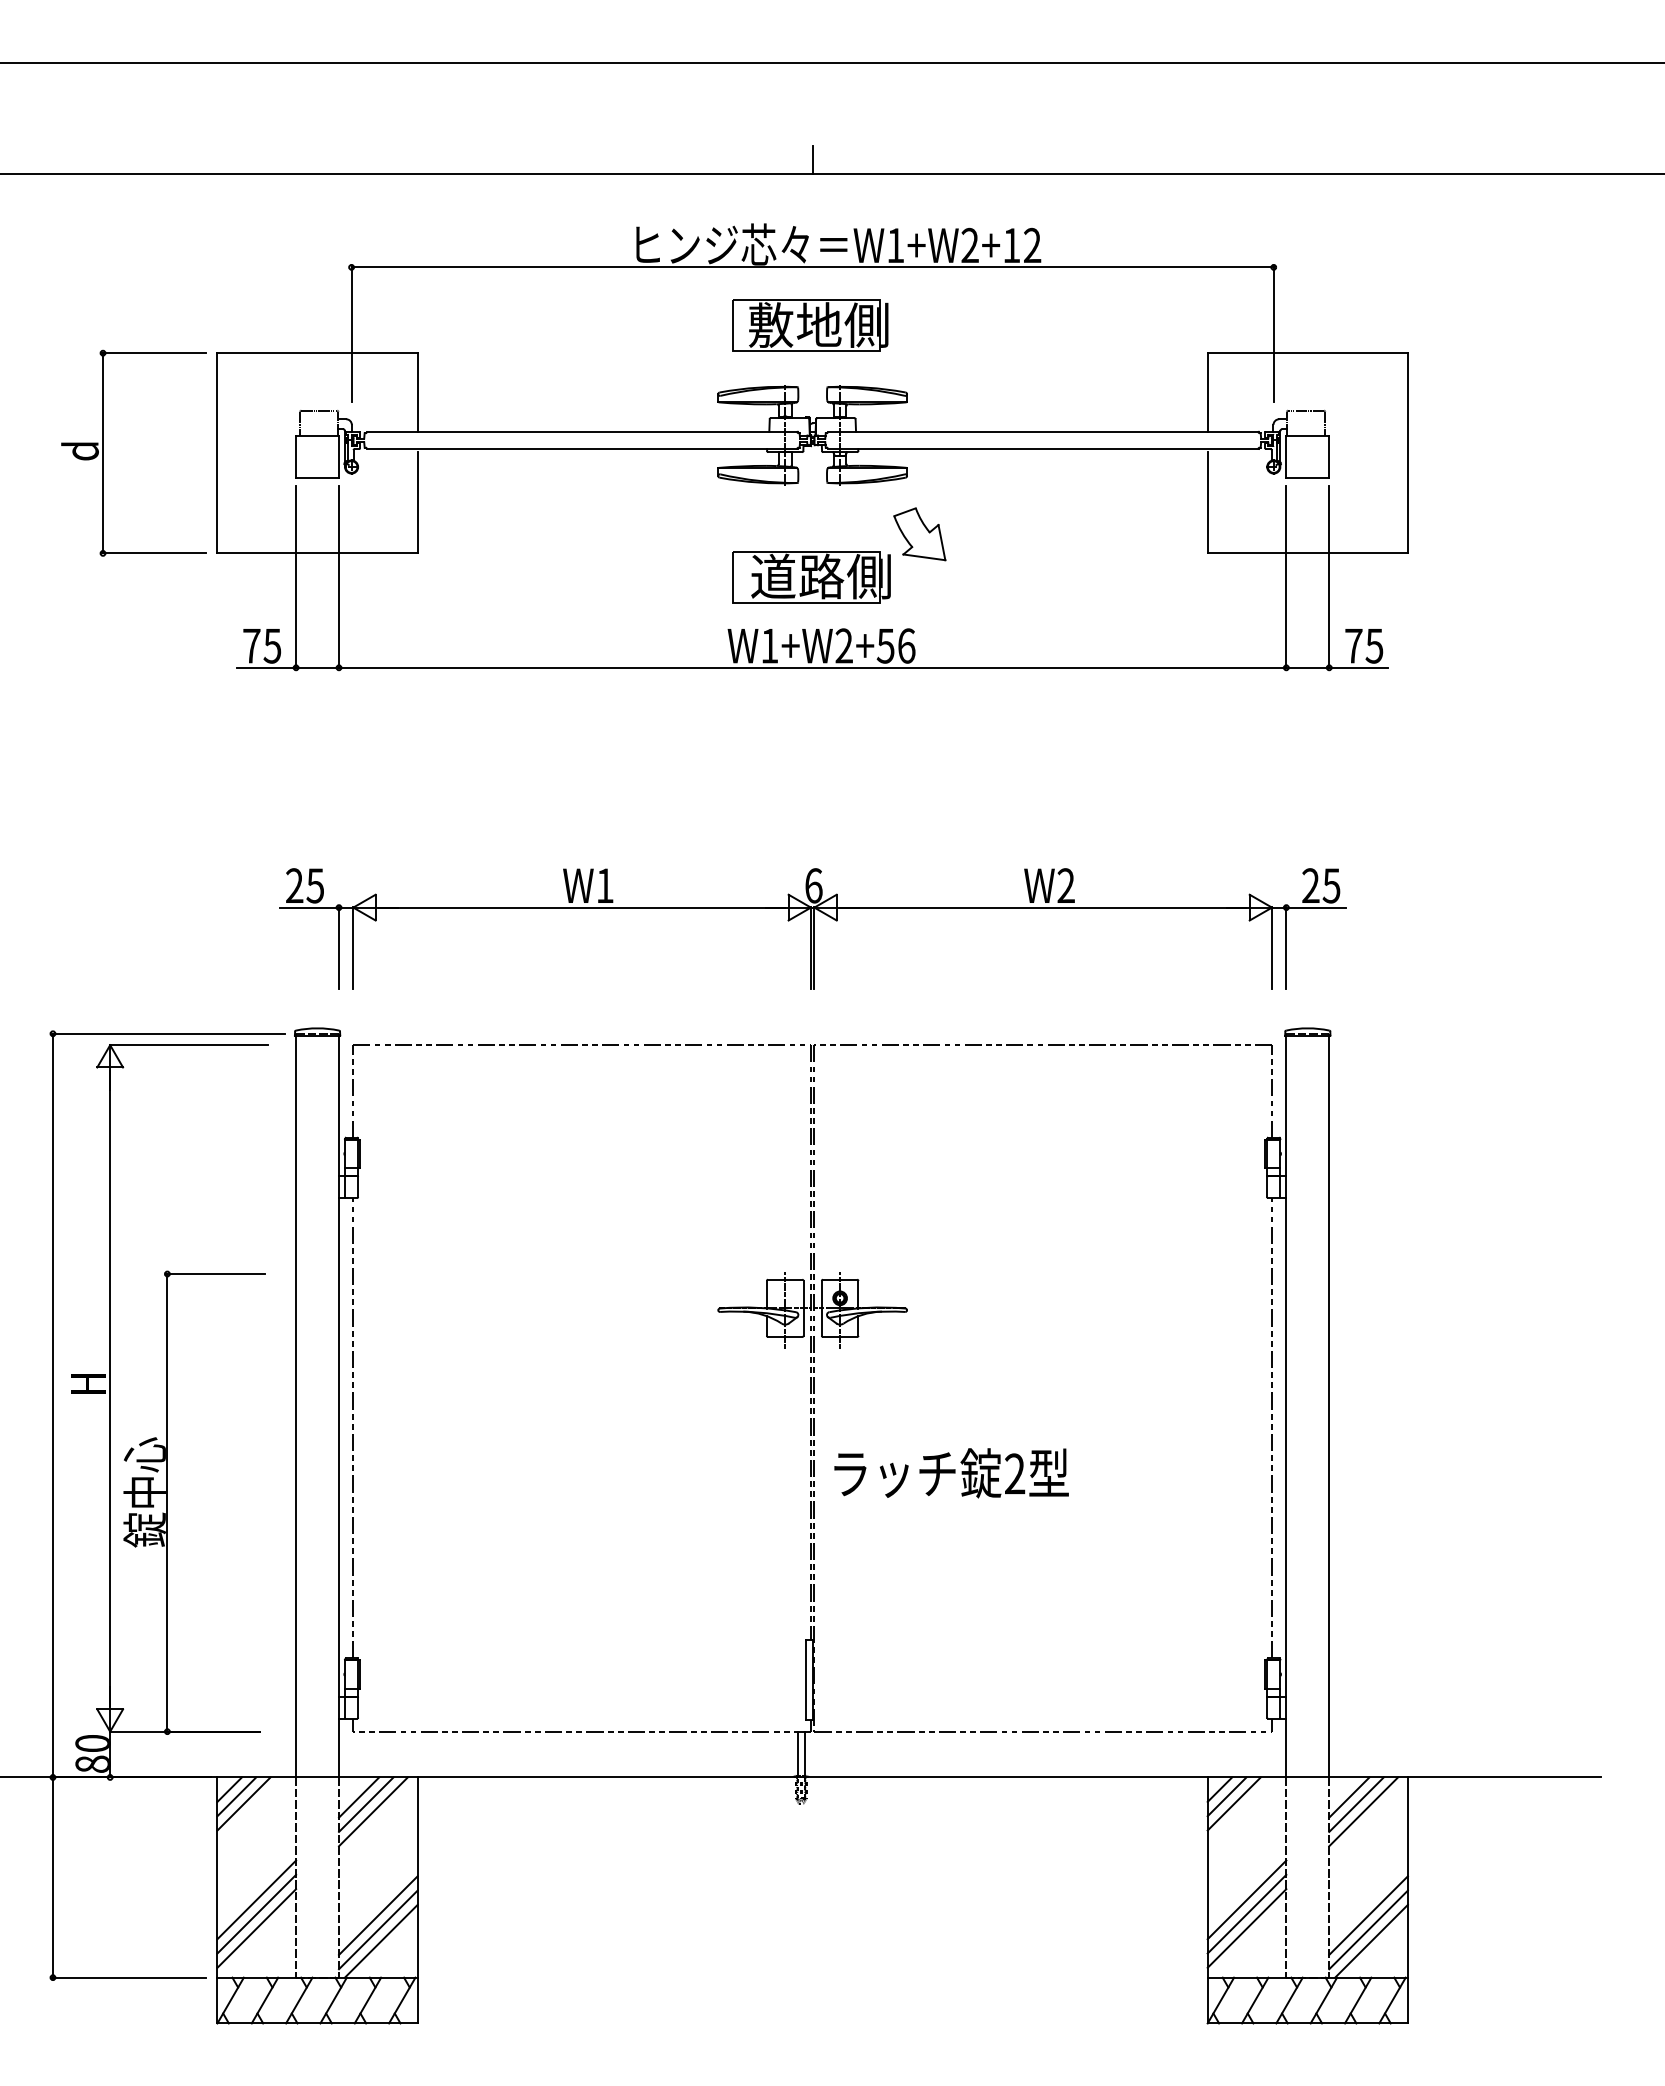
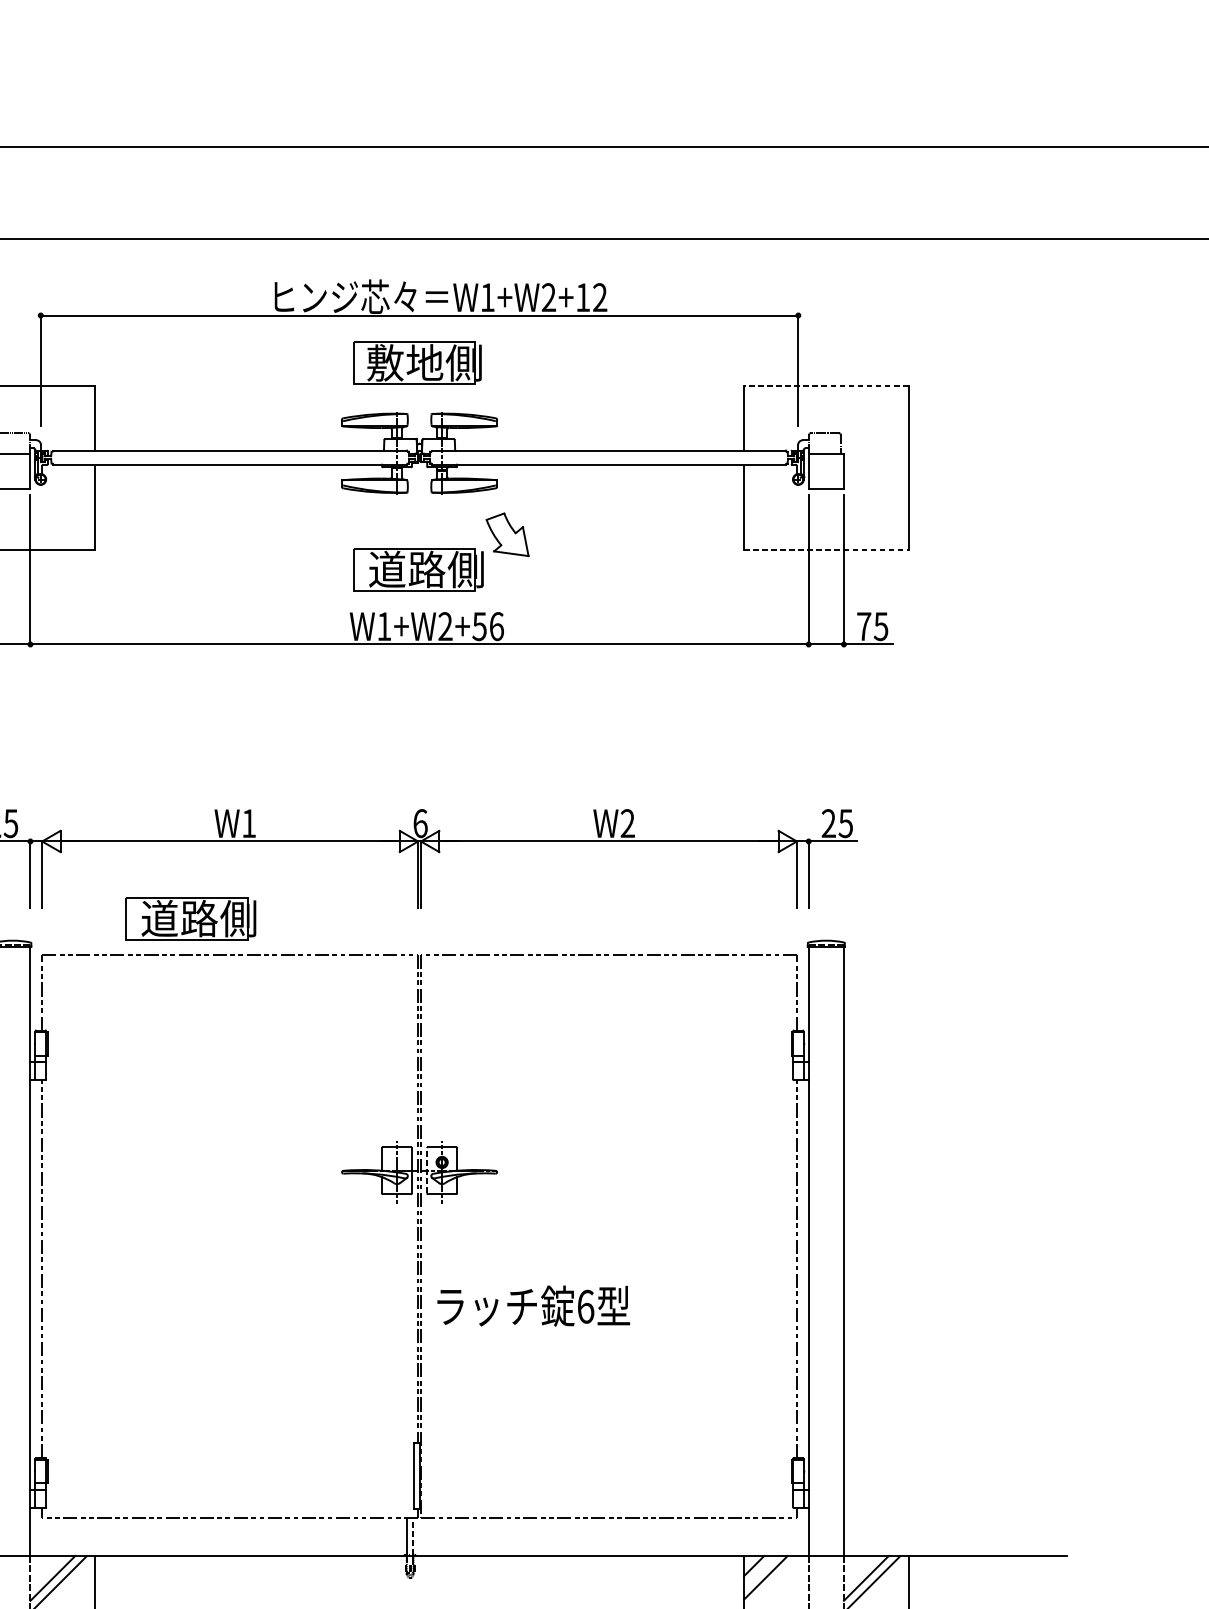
line: (812, 159) -> (419, 226), removed
line: (1307, 353) -> (826, 386), solid -> dashed
line: (1308, 553) -> (826, 550), solid -> dashed
part: (534, 1002) -> (191, 919), added
line: (821, 1307) -> (426, 1169), solid -> dashed
text: (1015, 1473) -> (586, 1306), 2 -> 6
line: (804, 1753) -> (412, 1536), solid -> dashed
line: (1226, 1796) -> (759, 1571), removed
line: (359, 1797) -> (47, 1572), removed
line: (1349, 1797) -> (860, 1572), removed

